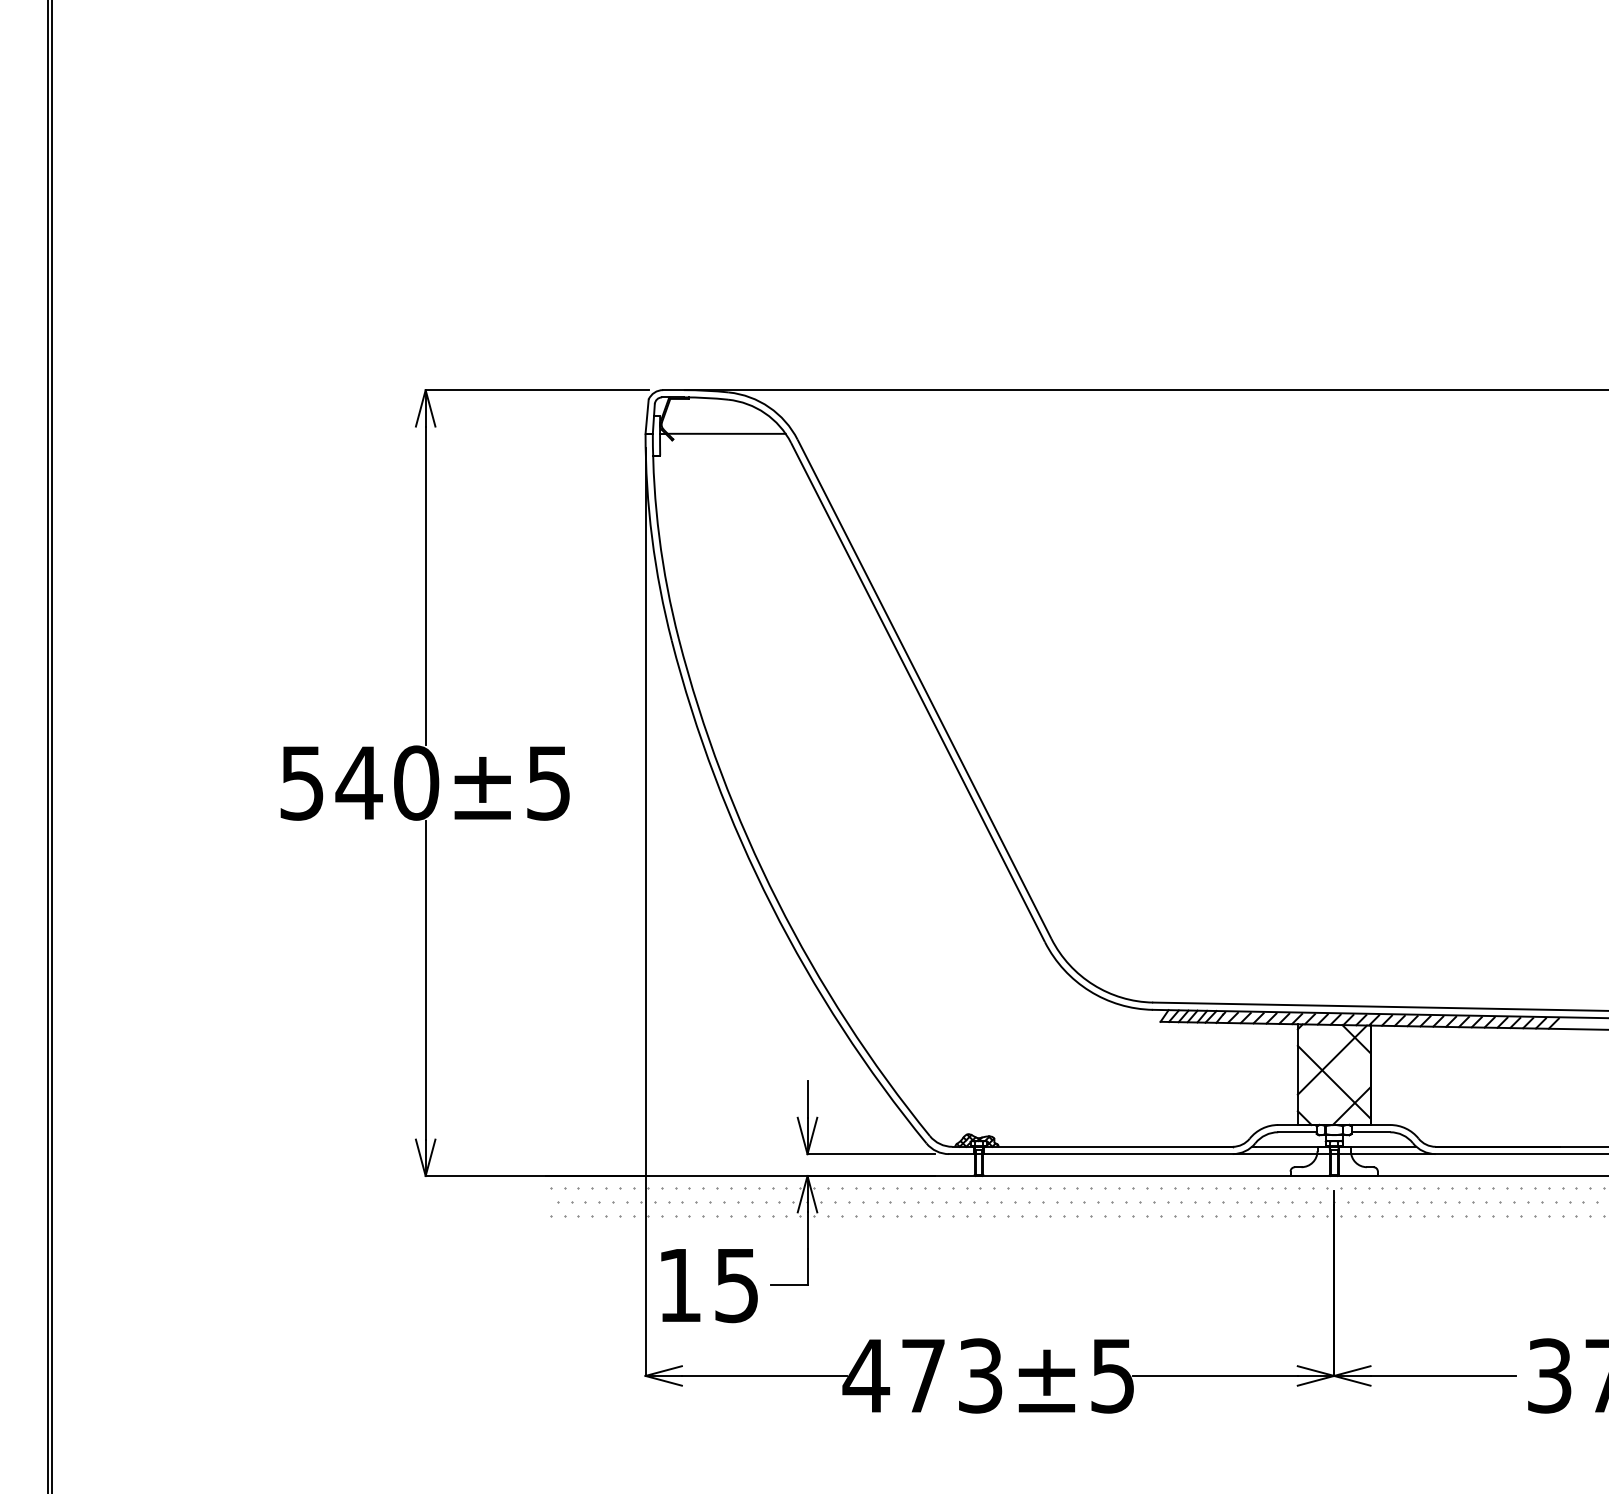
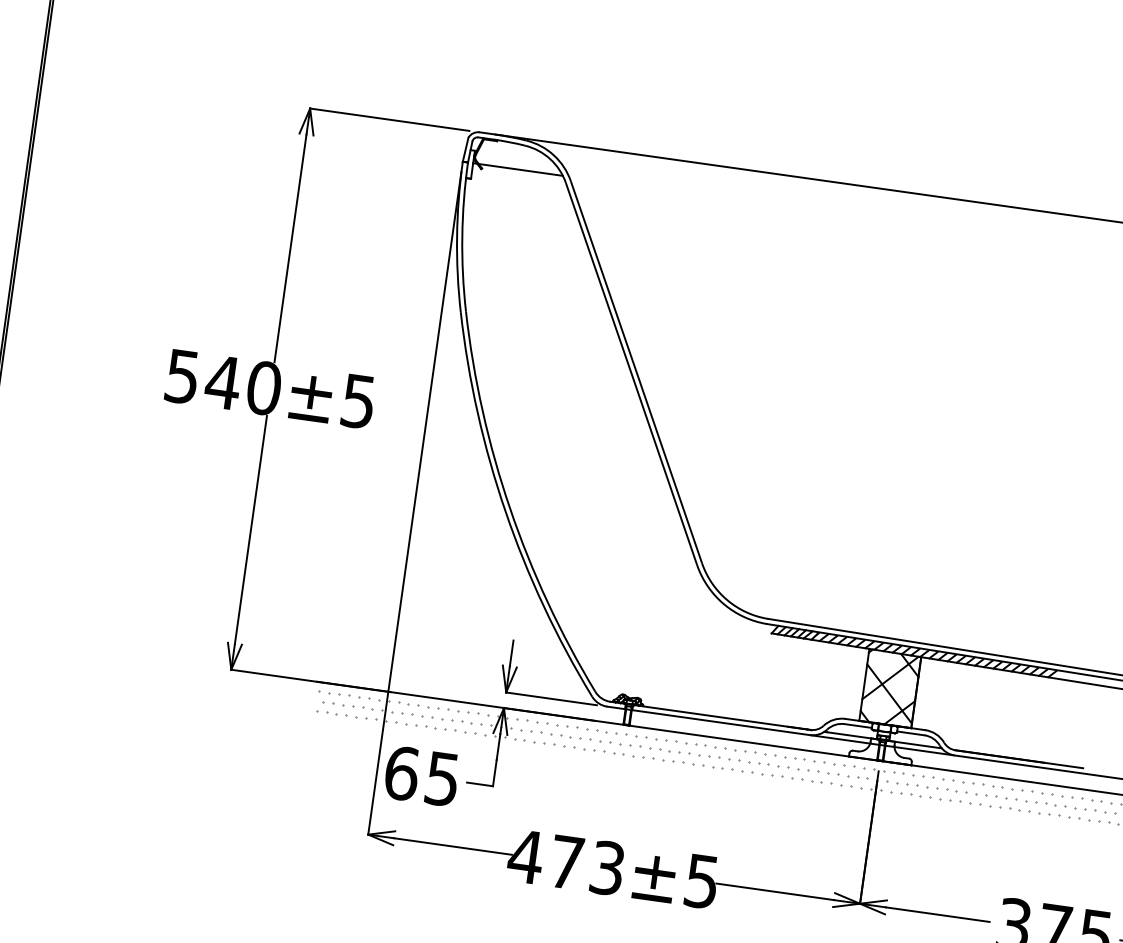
text: (679, 1285) -> (401, 773), 15 -> 65

